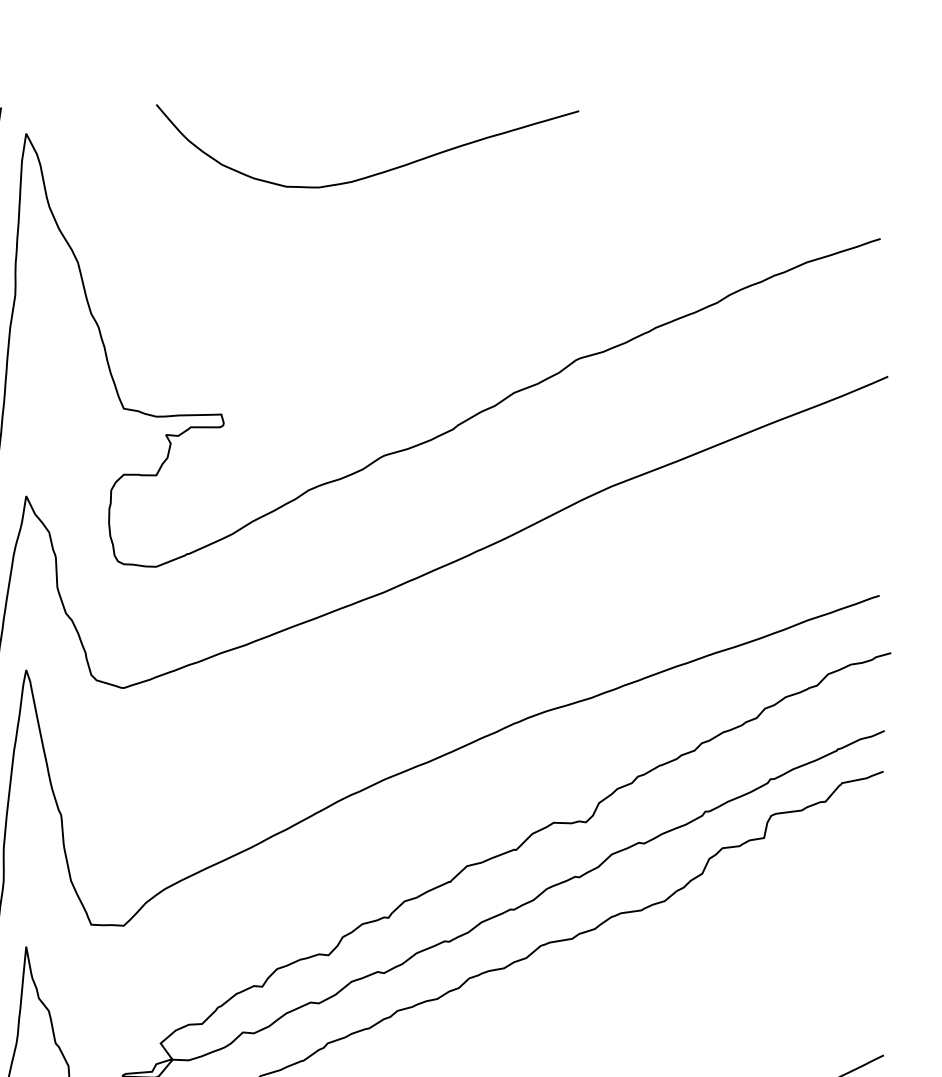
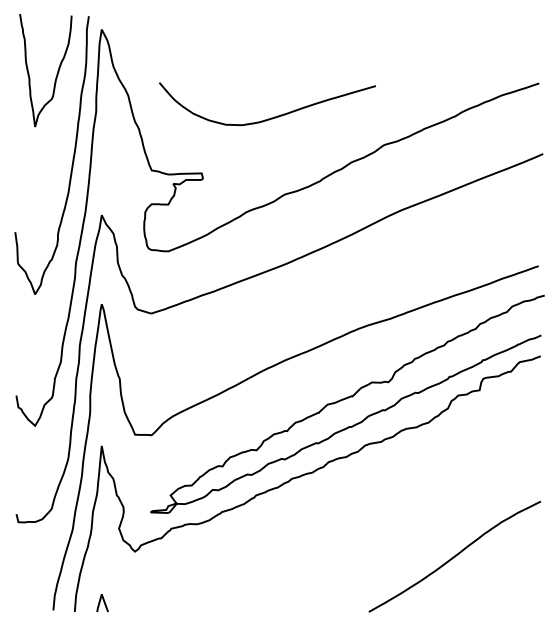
curve: (375, 172) -> (271, 117), moved

